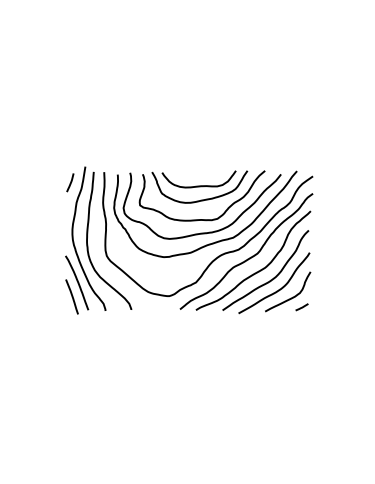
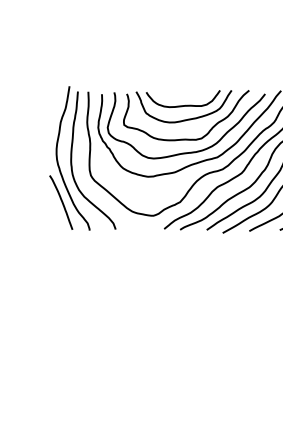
line: (70, 182) -> (54, 102), removed
line: (71, 296) -> (55, 216), removed

